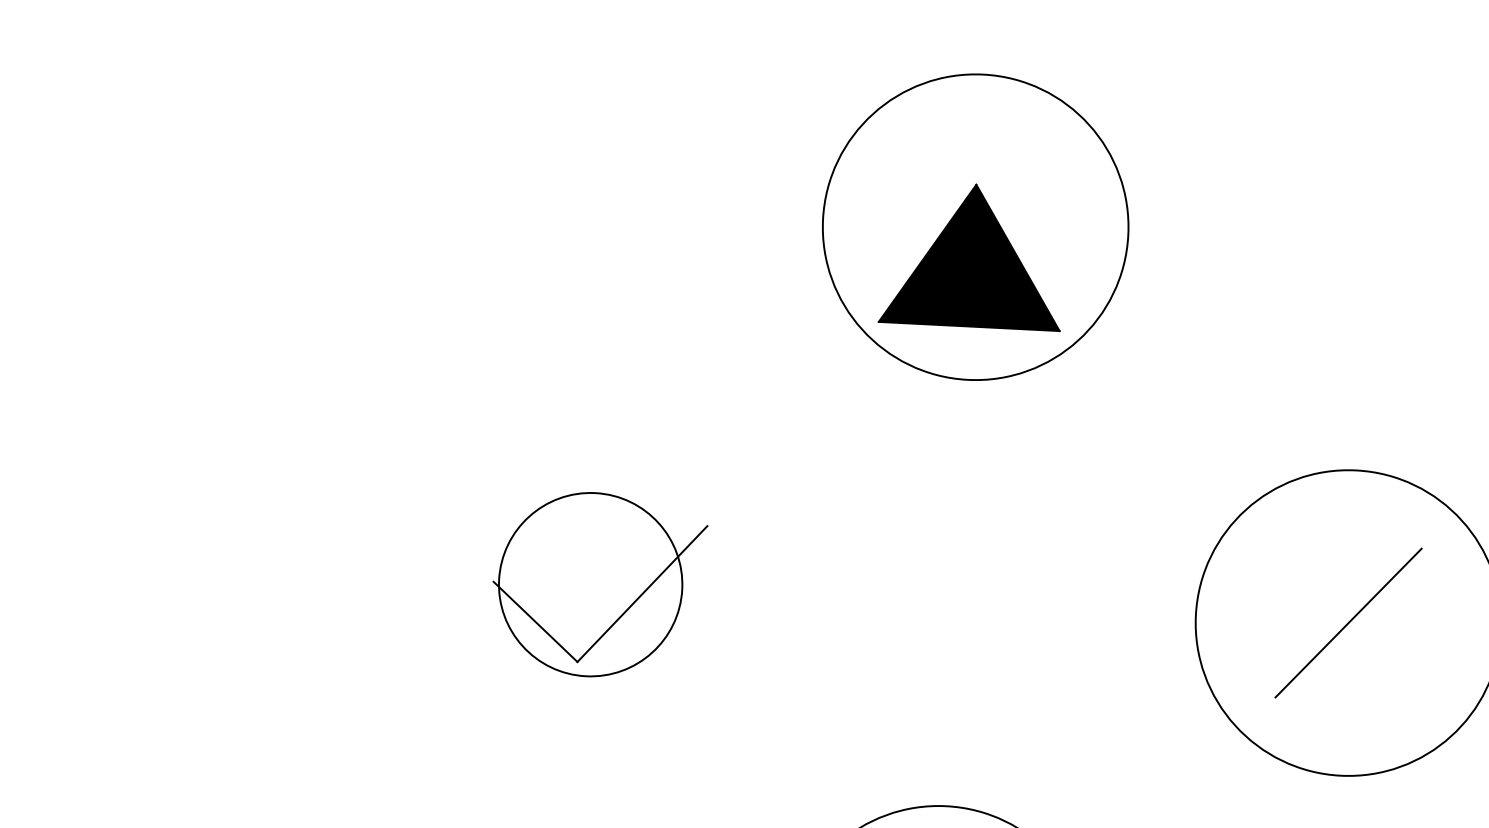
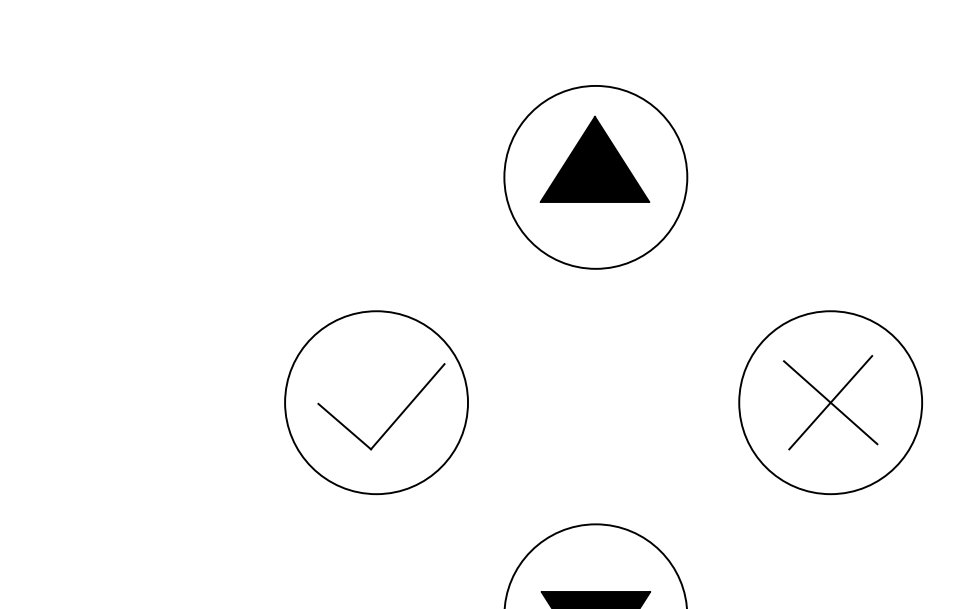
part: (972, 254) -> (594, 158), moved
circle: (590, 584) -> (376, 402), size x1.67
line: (1348, 622) -> (830, 402), added

